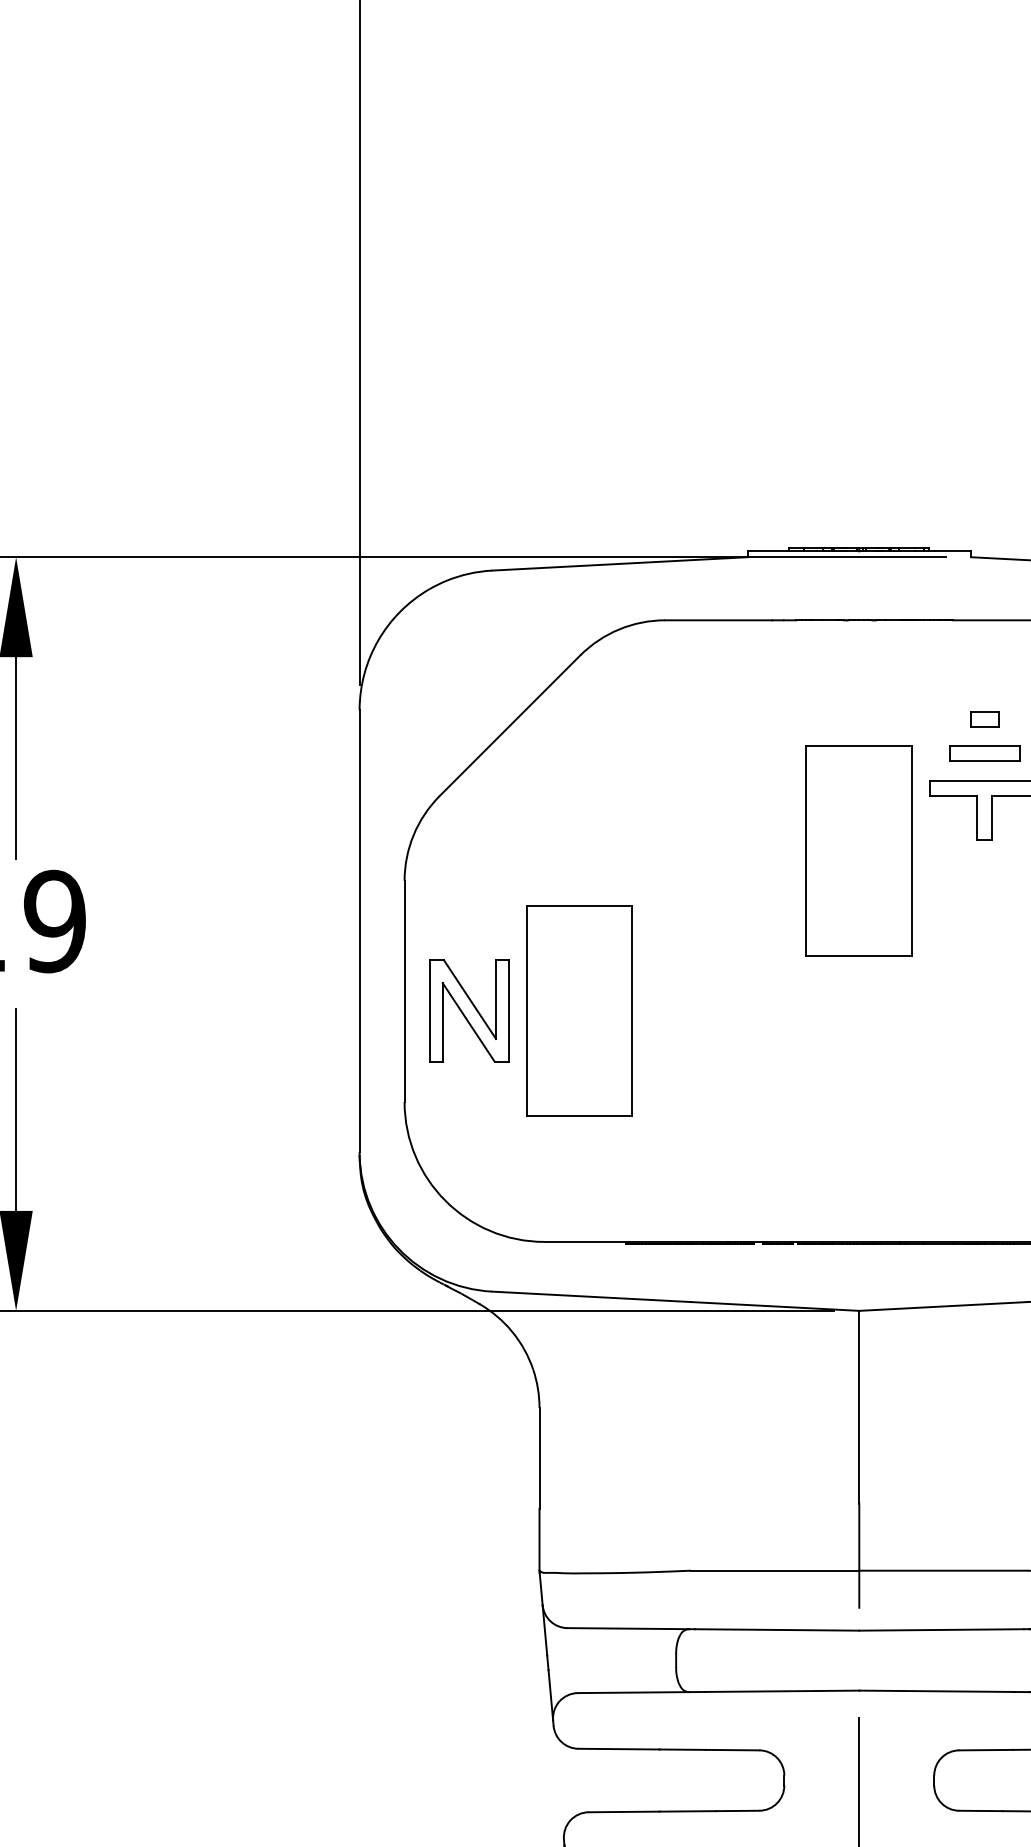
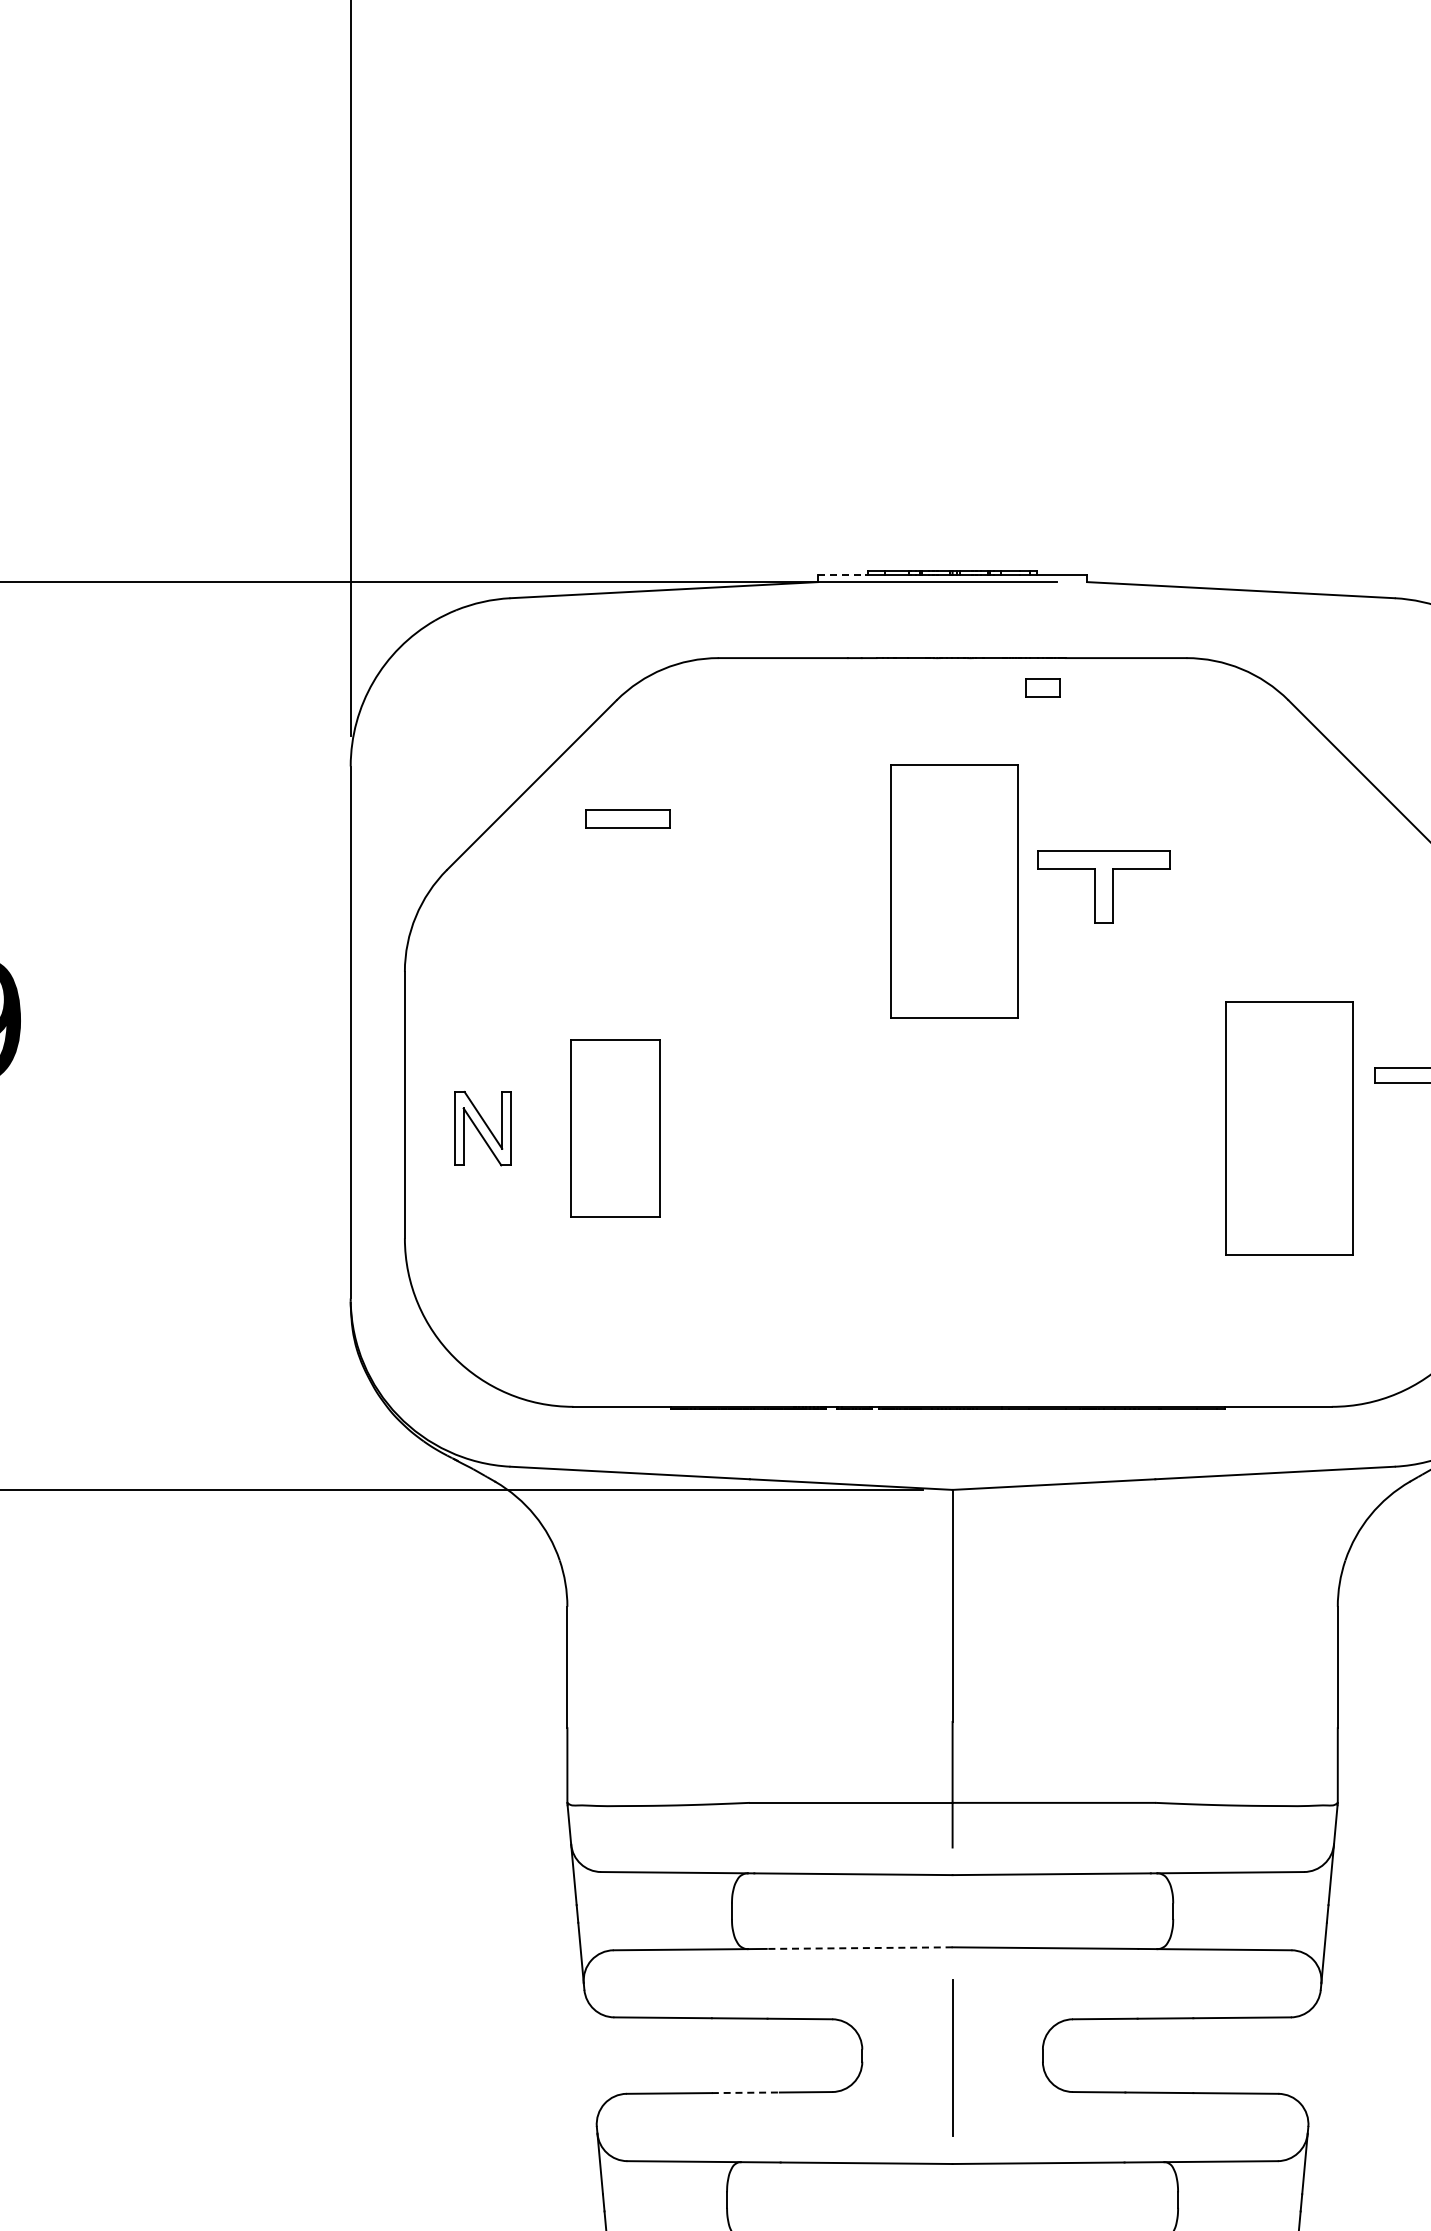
line: (768, 551) -> (843, 575), solid -> dashed
part: (984, 719) -> (1042, 687), moved
part: (984, 753) -> (627, 818), moved
part: (859, 851) -> (954, 891), moved
part: (469, 1010) -> (482, 1128), size x0.6
part: (579, 1010) -> (615, 1128), size x0.7
line: (782, 1691) -> (859, 1948), solid -> dashed
line: (687, 1811) -> (745, 2092), solid -> dashed

